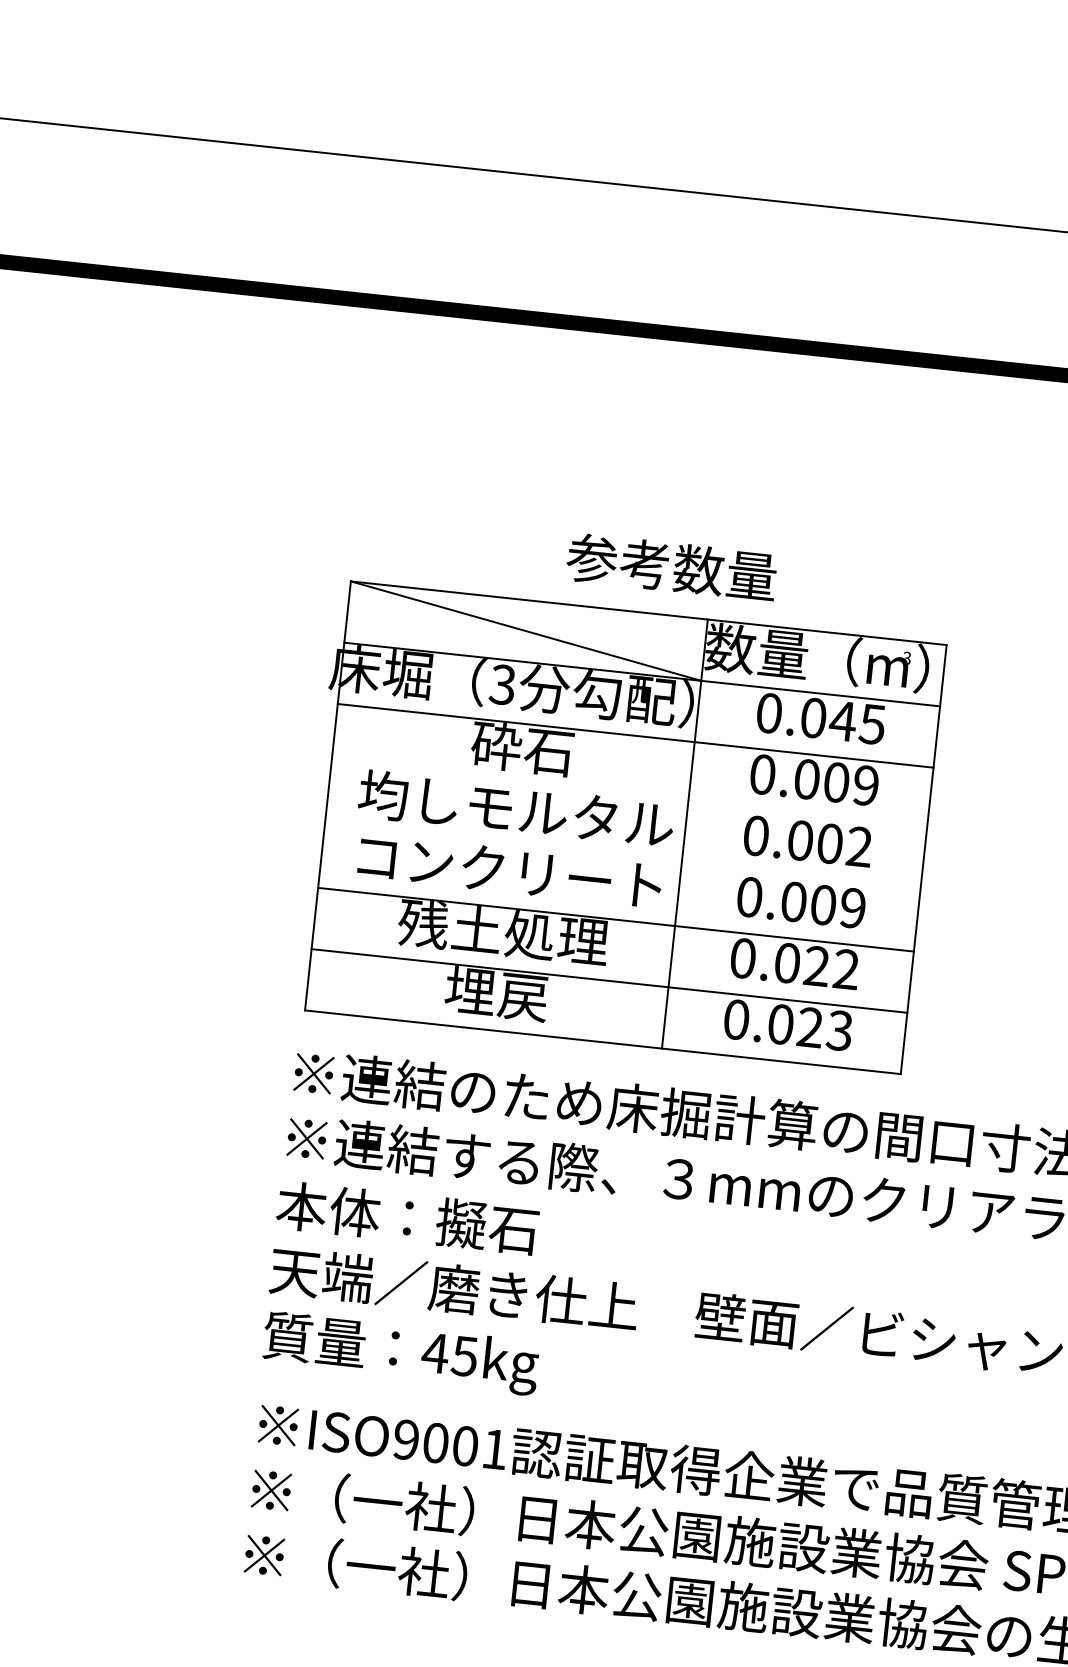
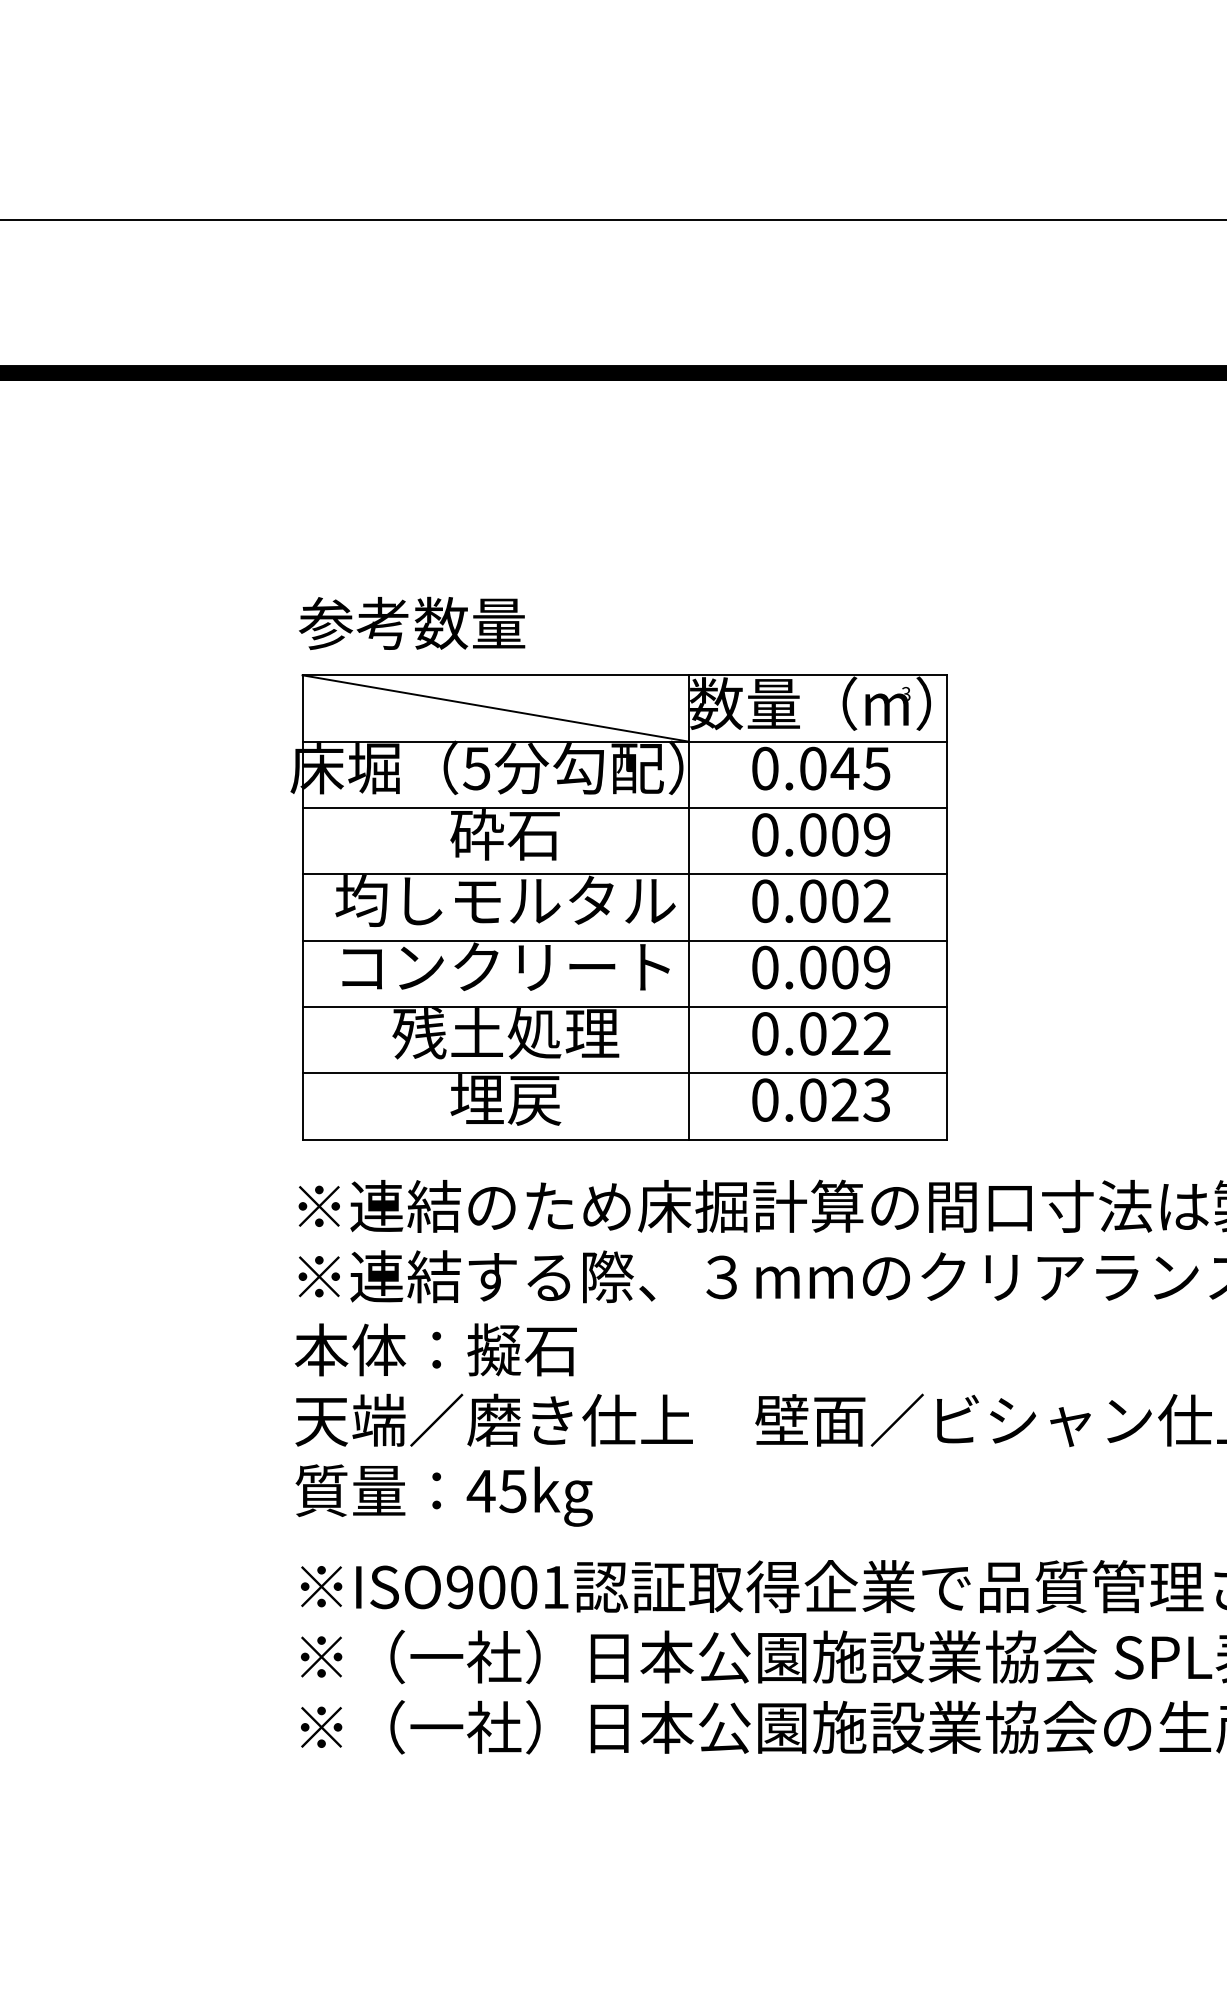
text: (672, 567) -> (412, 623), moved
text: (502, 683) -> (476, 767), 3 -> 5
line: (628, 797) -> (624, 874), added
line: (622, 858) -> (624, 940), added

